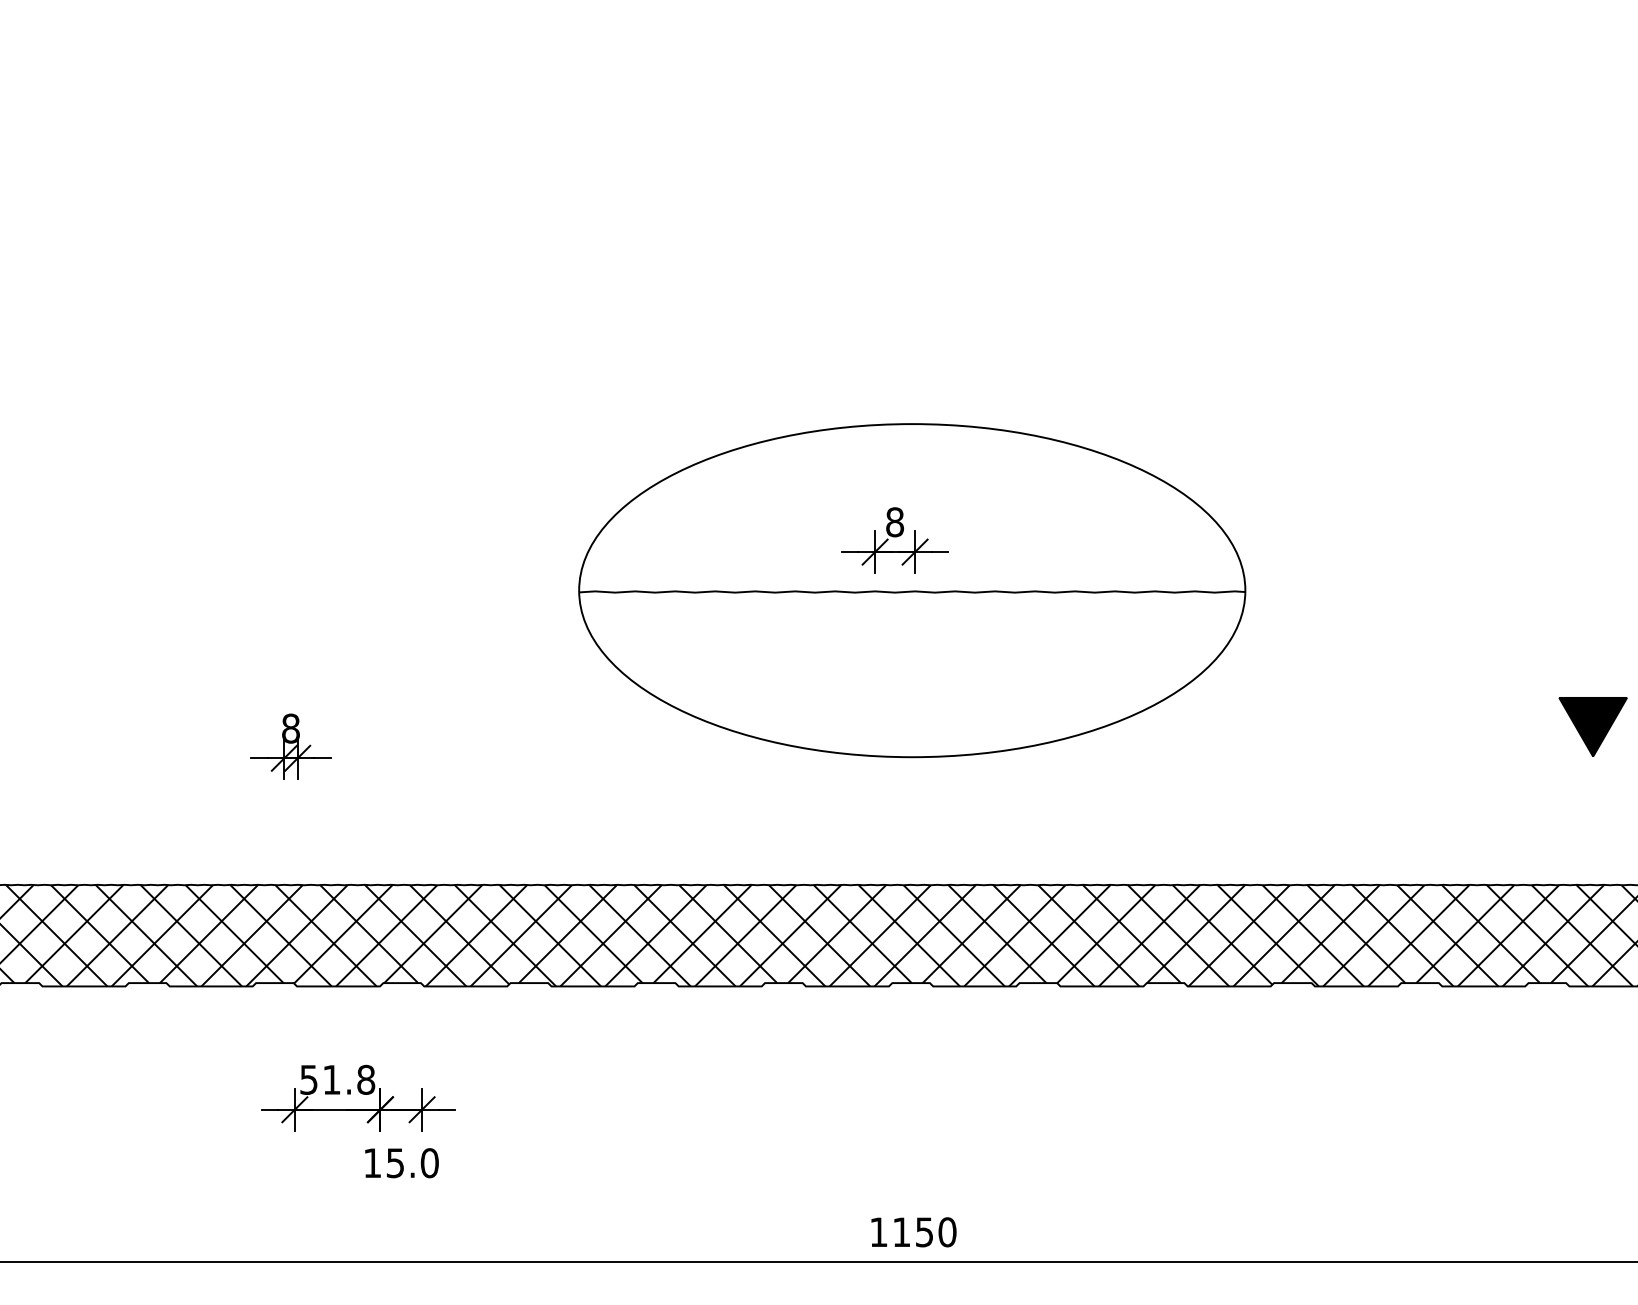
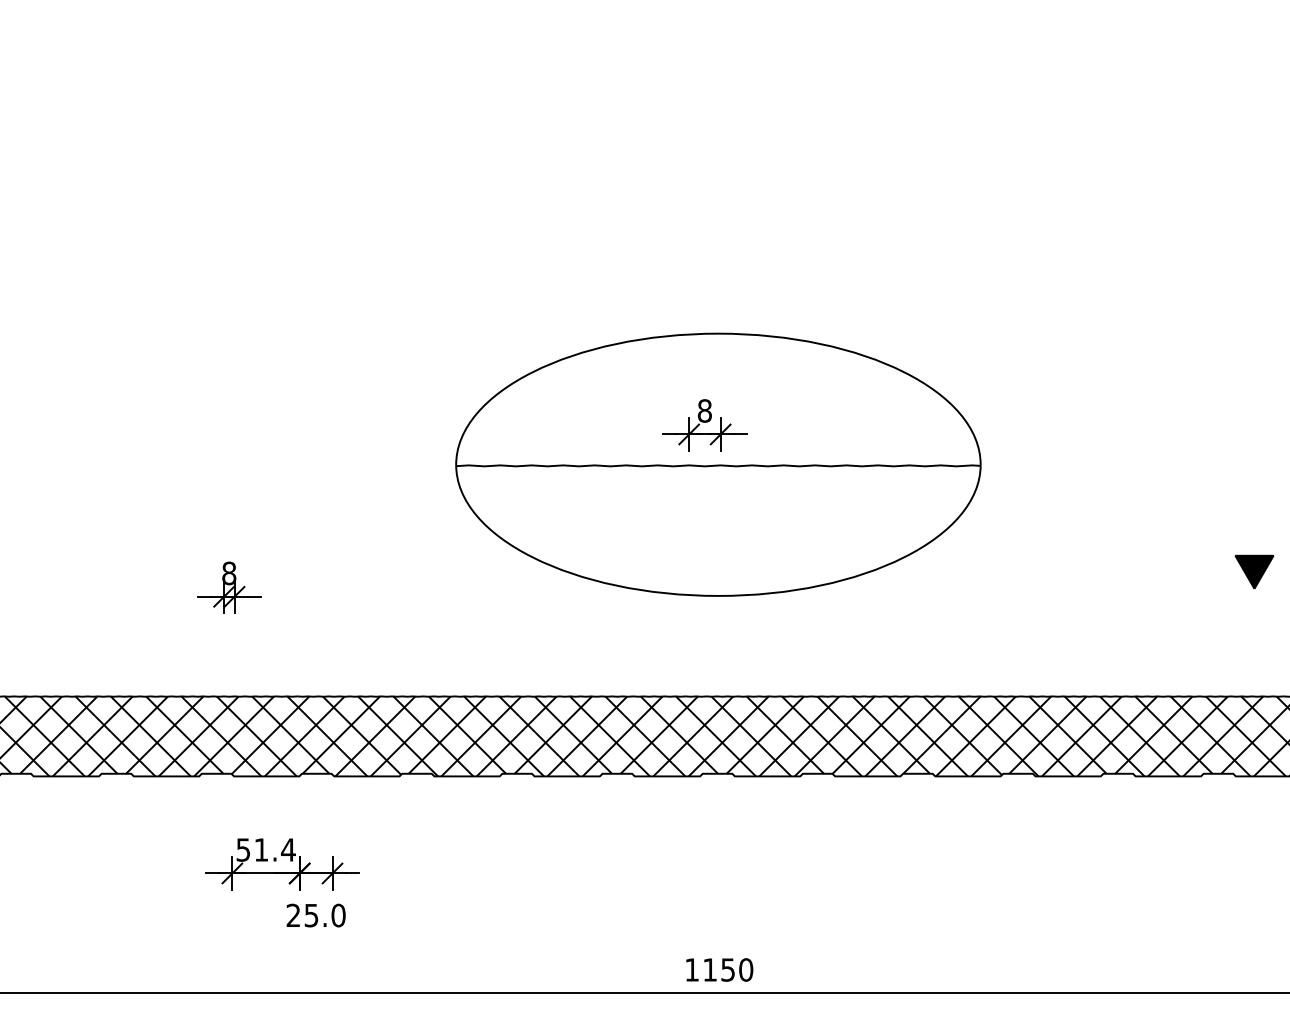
part: (1592, 726) -> (1253, 571), size x0.71
text: (365, 1079) -> (287, 849), 51.8 -> 51.4
text: (372, 1162) -> (293, 915), 15.0 -> 25.0

